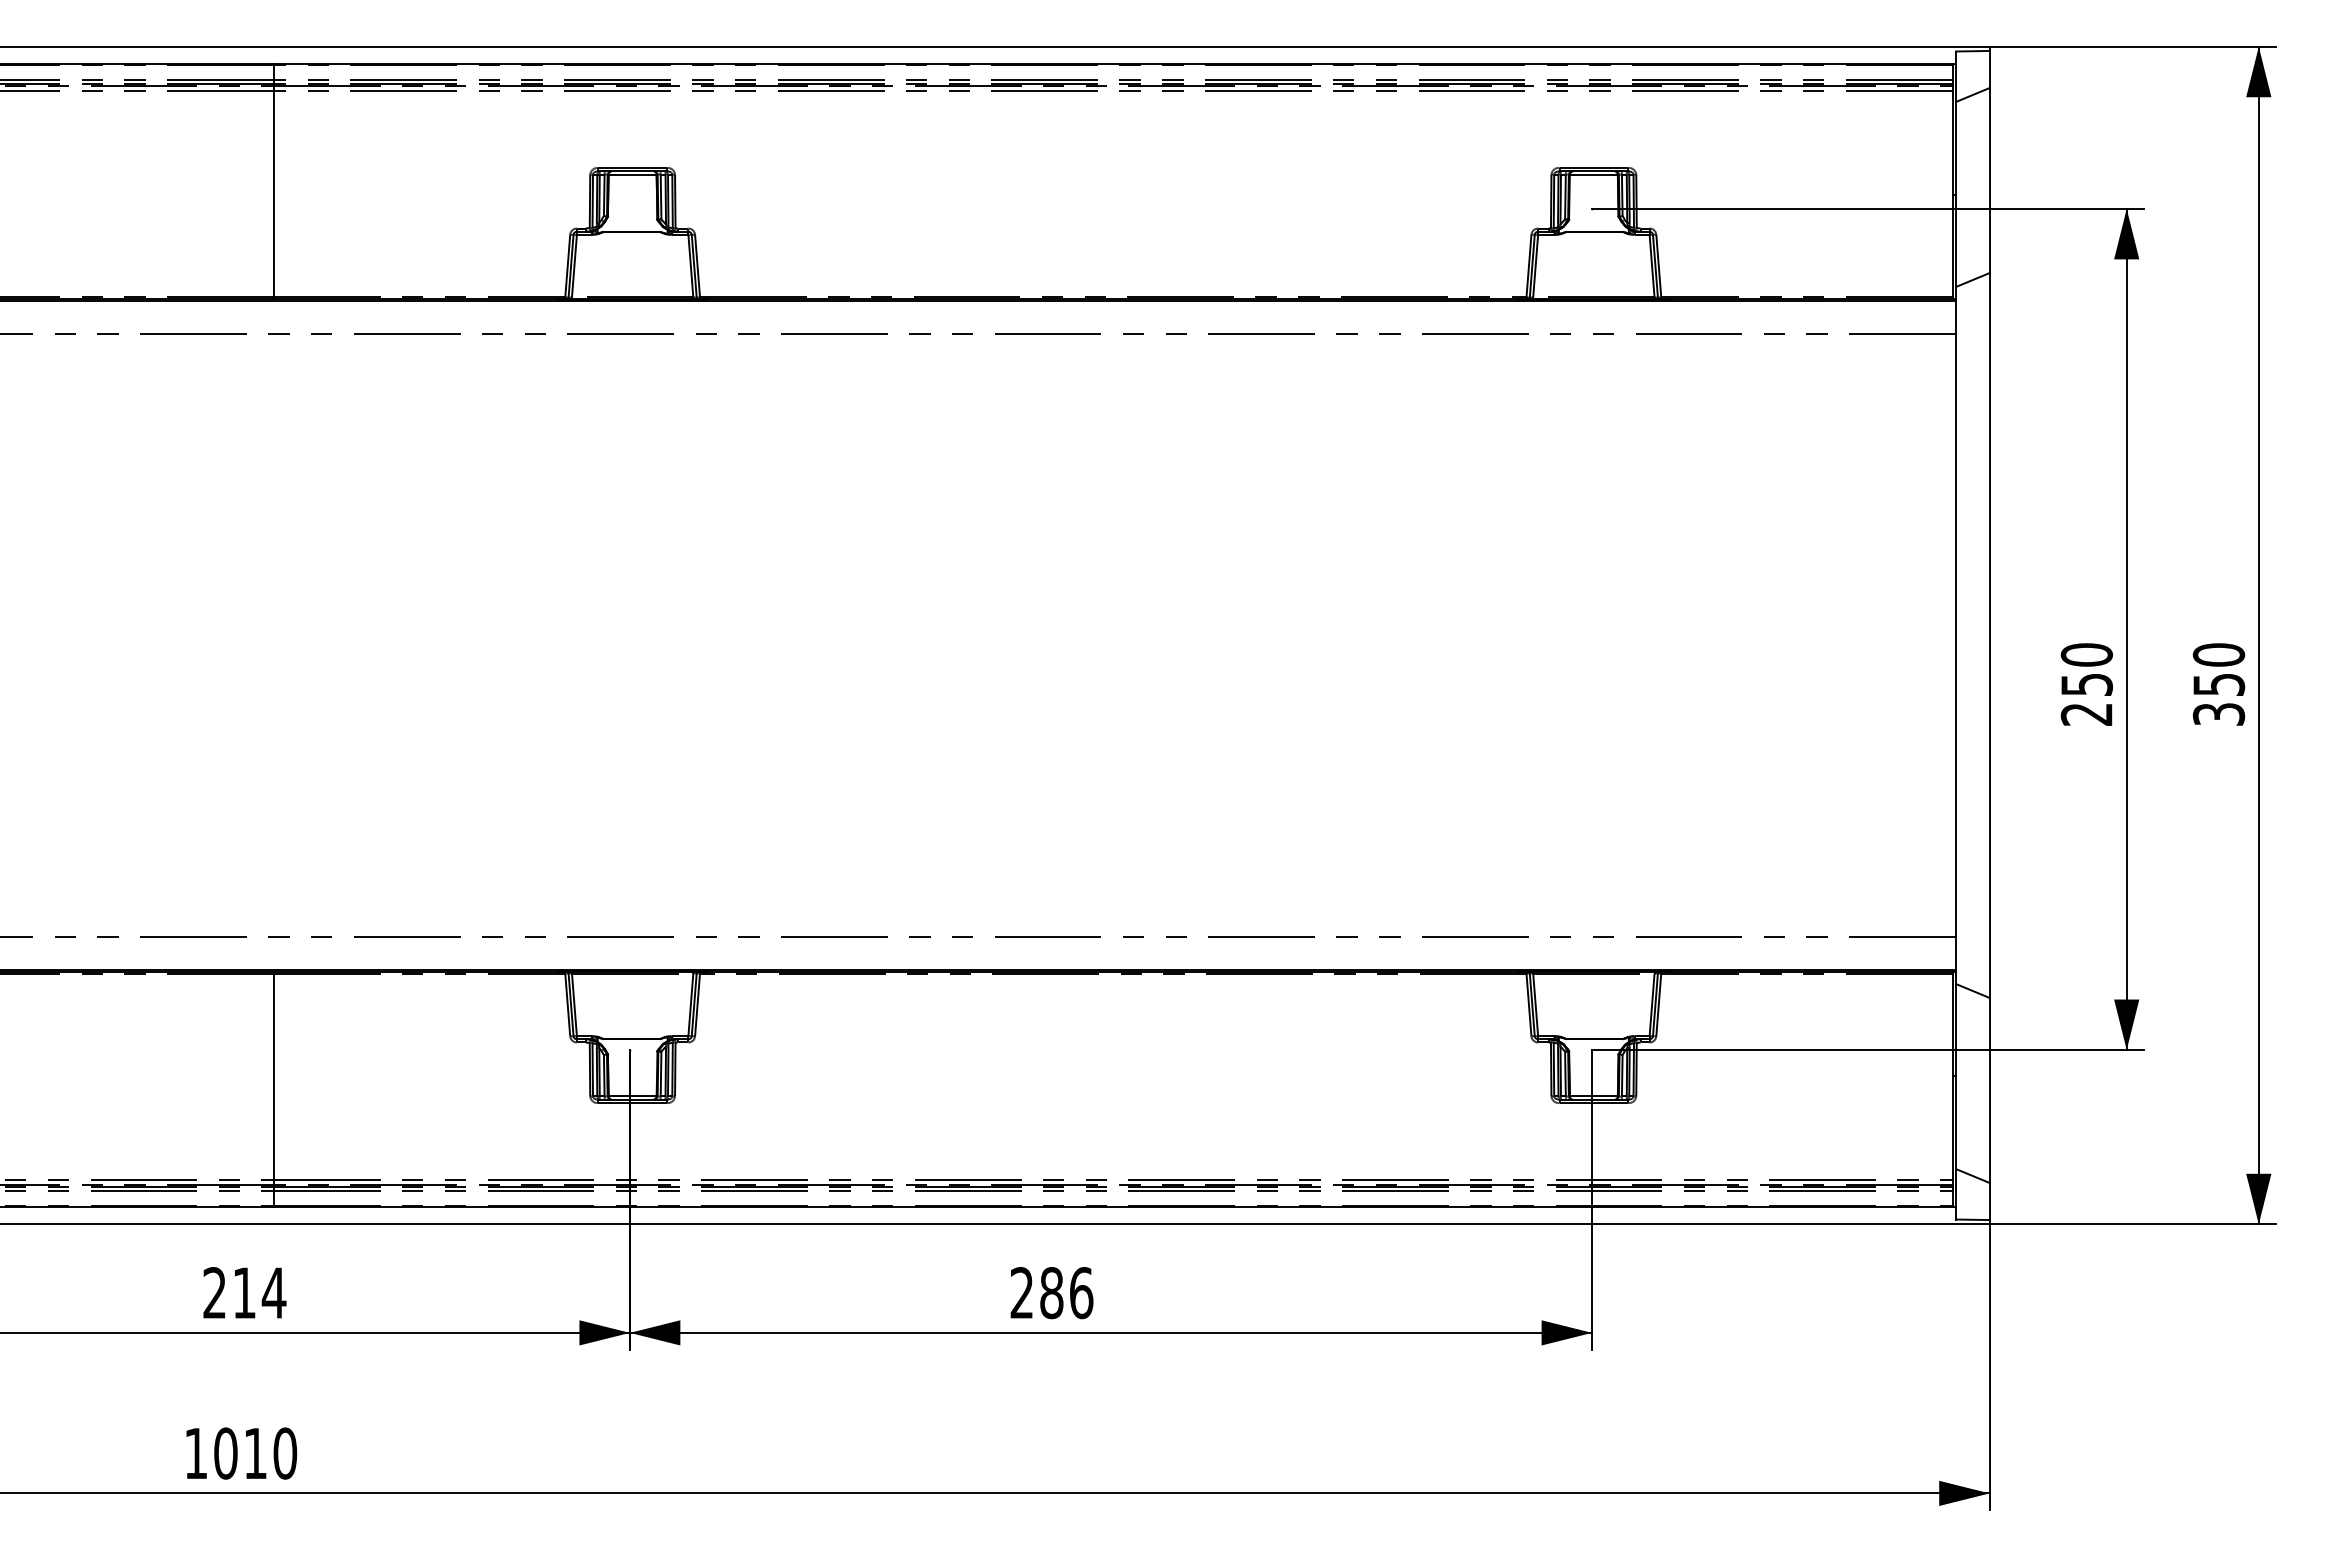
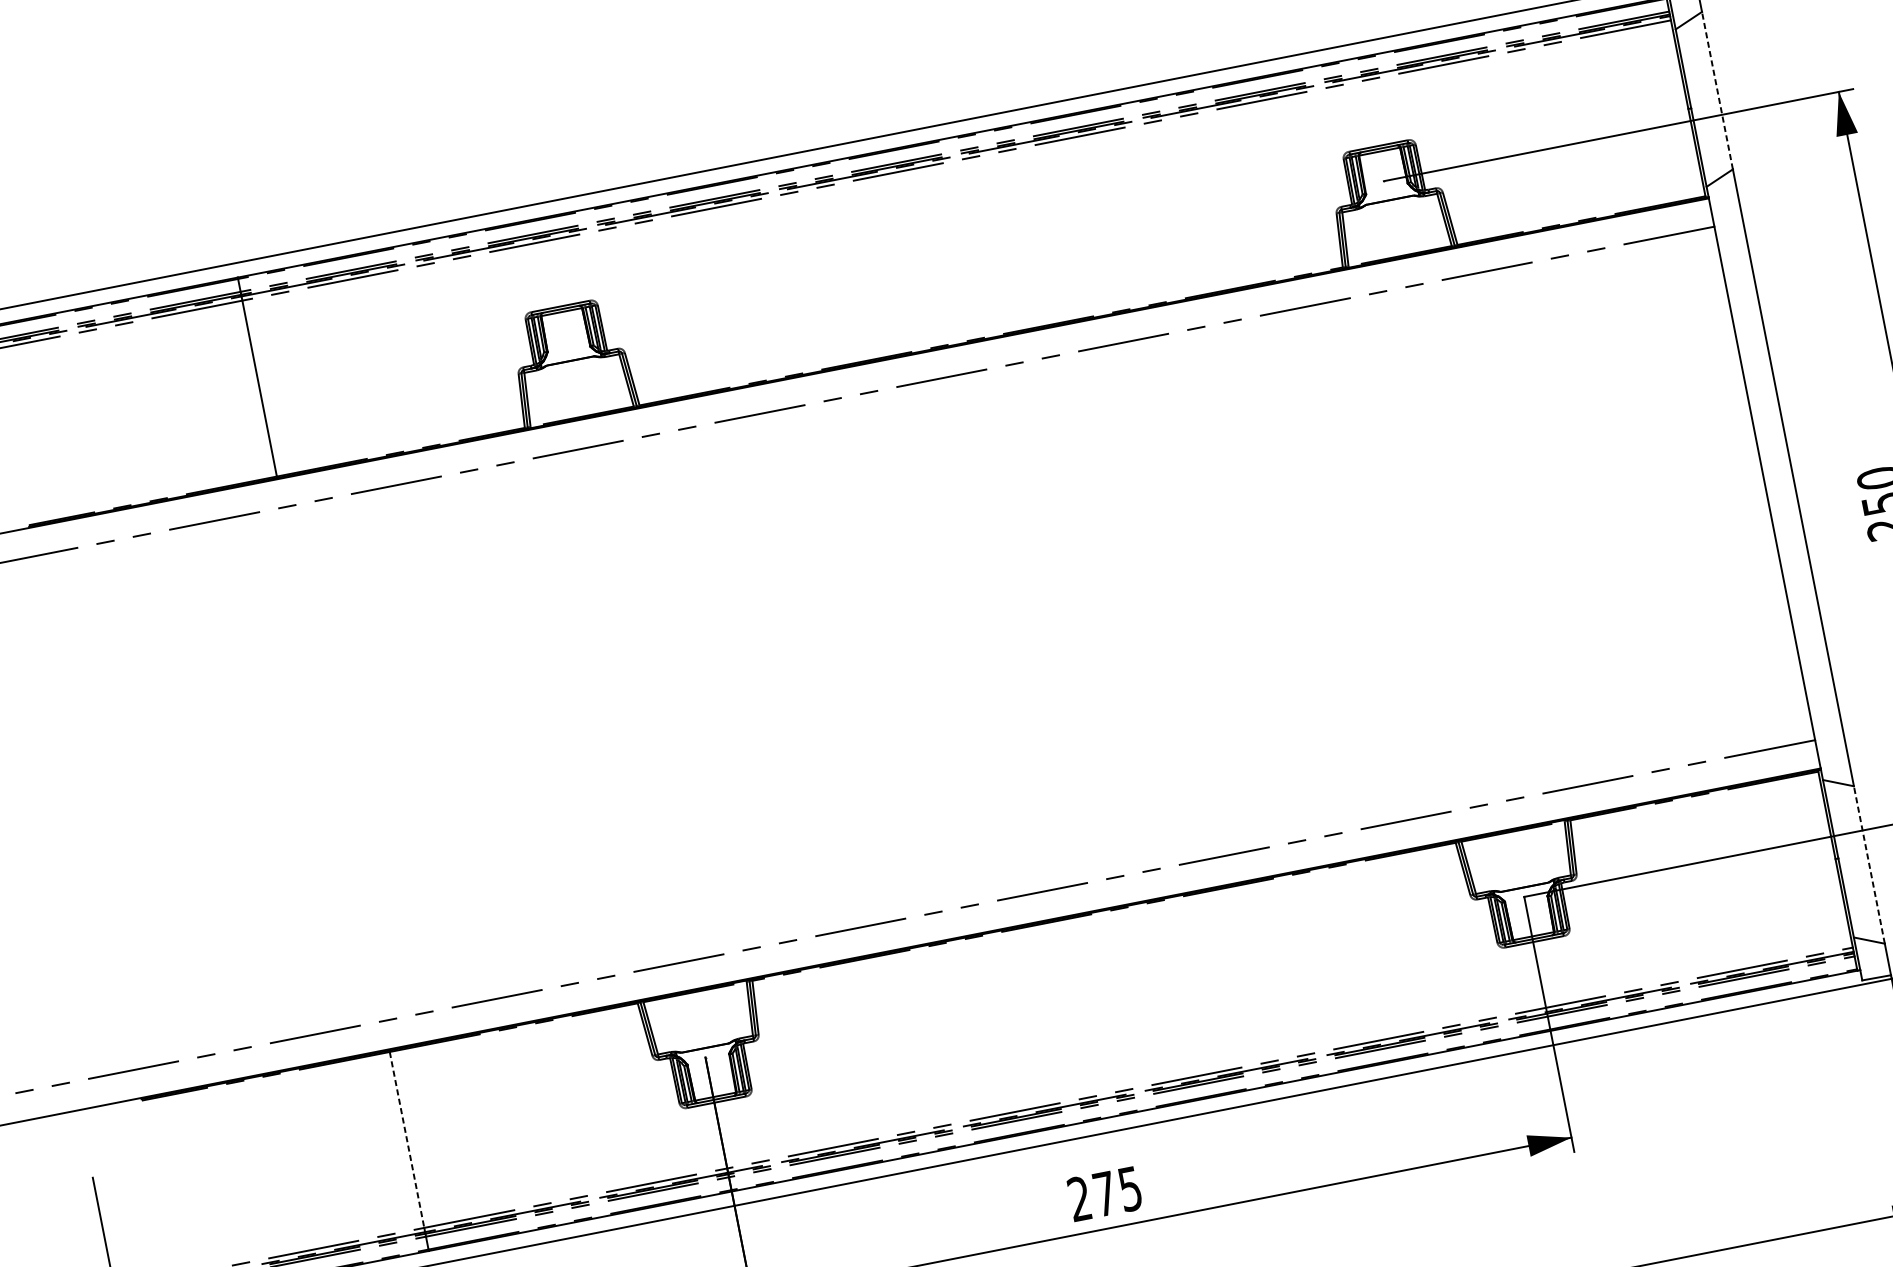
line: (1989, 180) -> (1717, 90), solid -> dashed
line: (273, 1077) -> (406, 1140), solid -> dashed
line: (1989, 1090) -> (1869, 865), solid -> dashed
text: (1066, 1293) -> (1117, 1191), 286 -> 275

